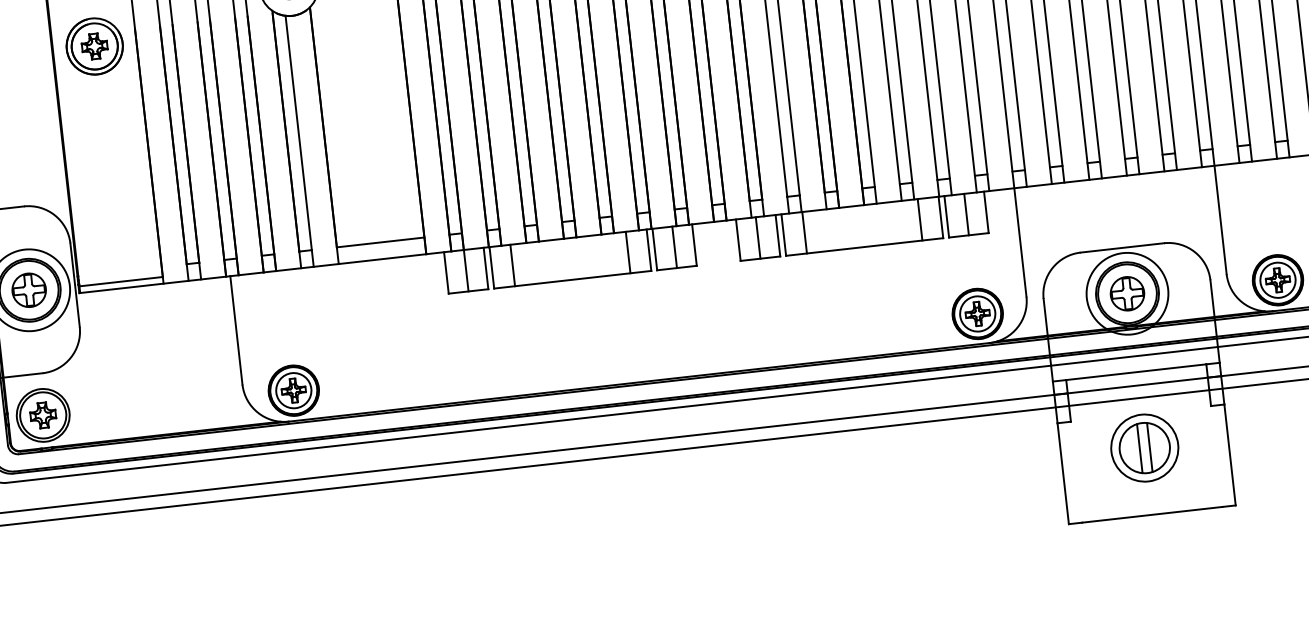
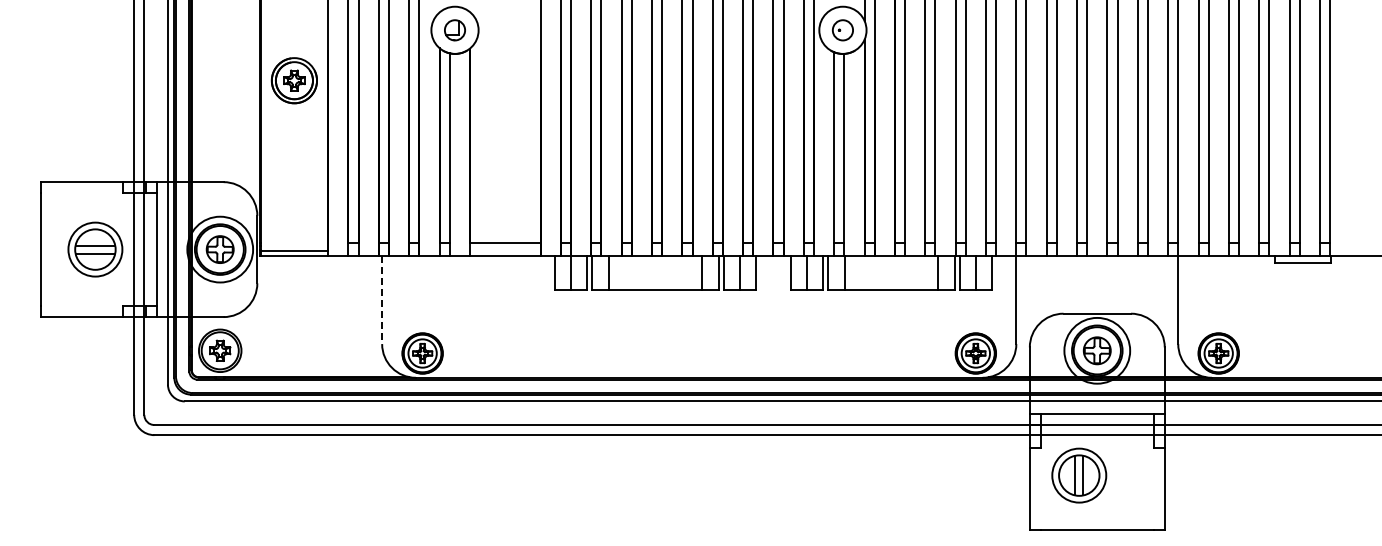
part: (93, 46) -> (293, 80), moved
line: (236, 330) -> (382, 300), solid -> dashed
part: (1145, 447) -> (1079, 475), moved

